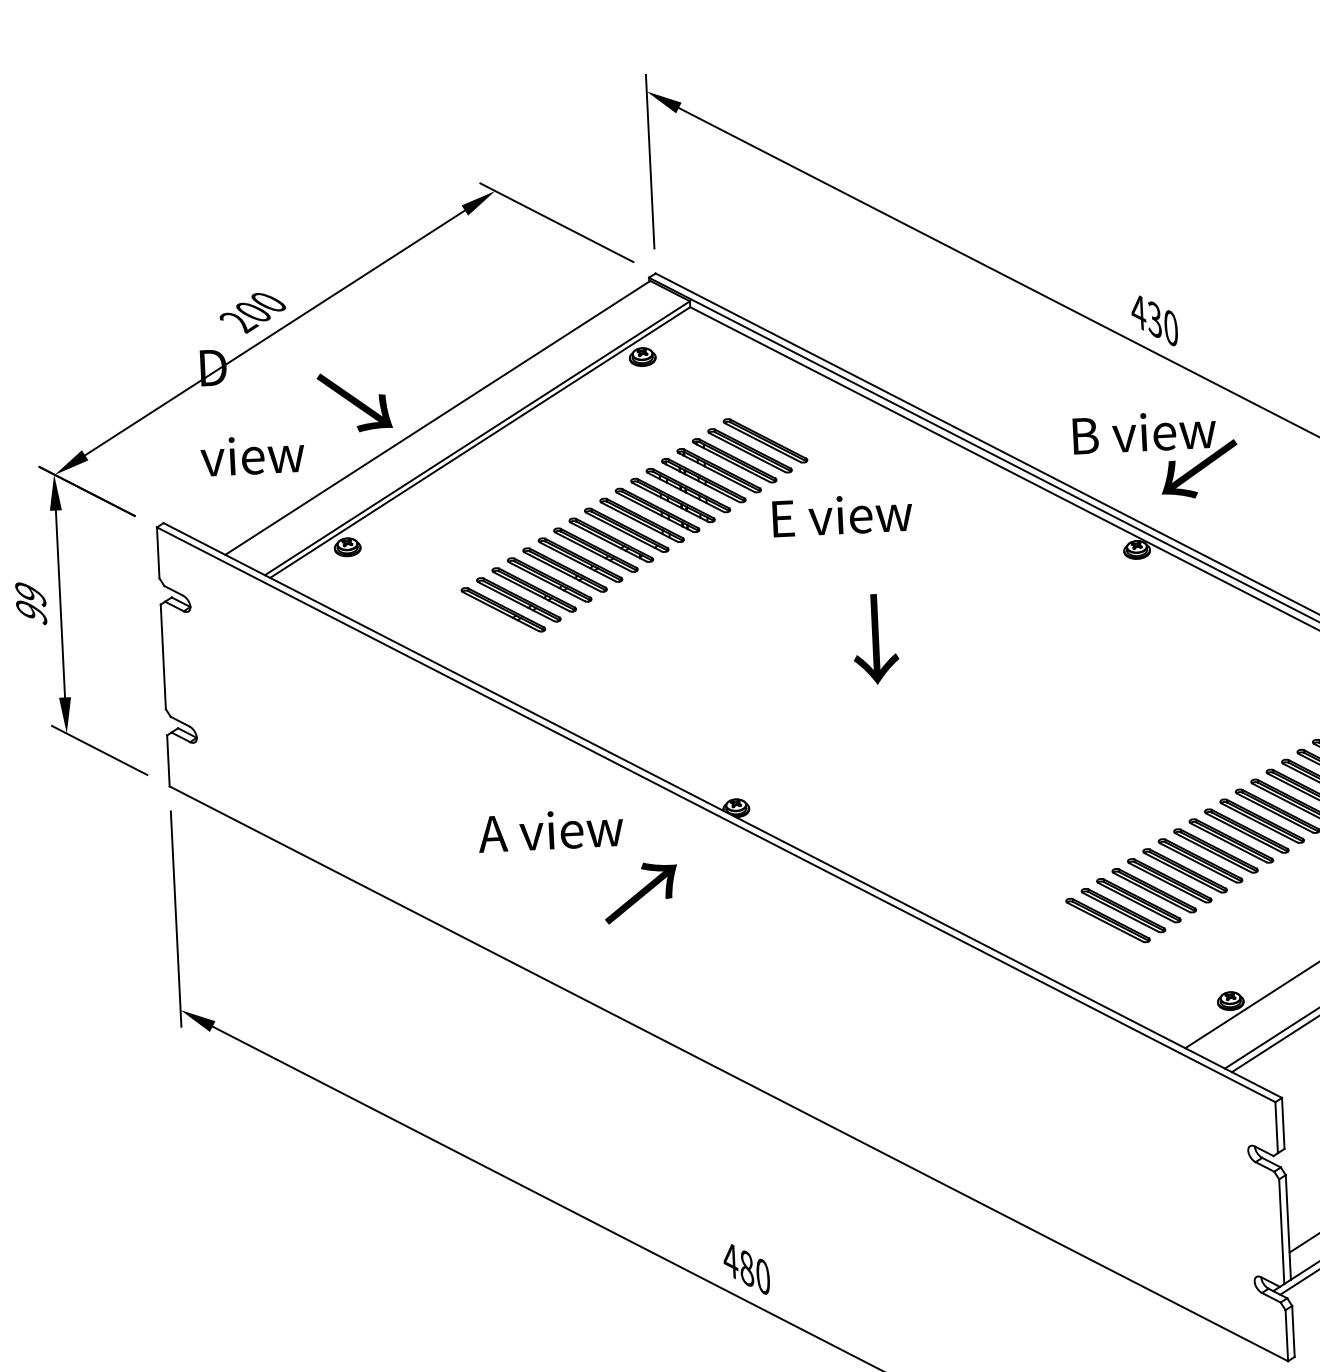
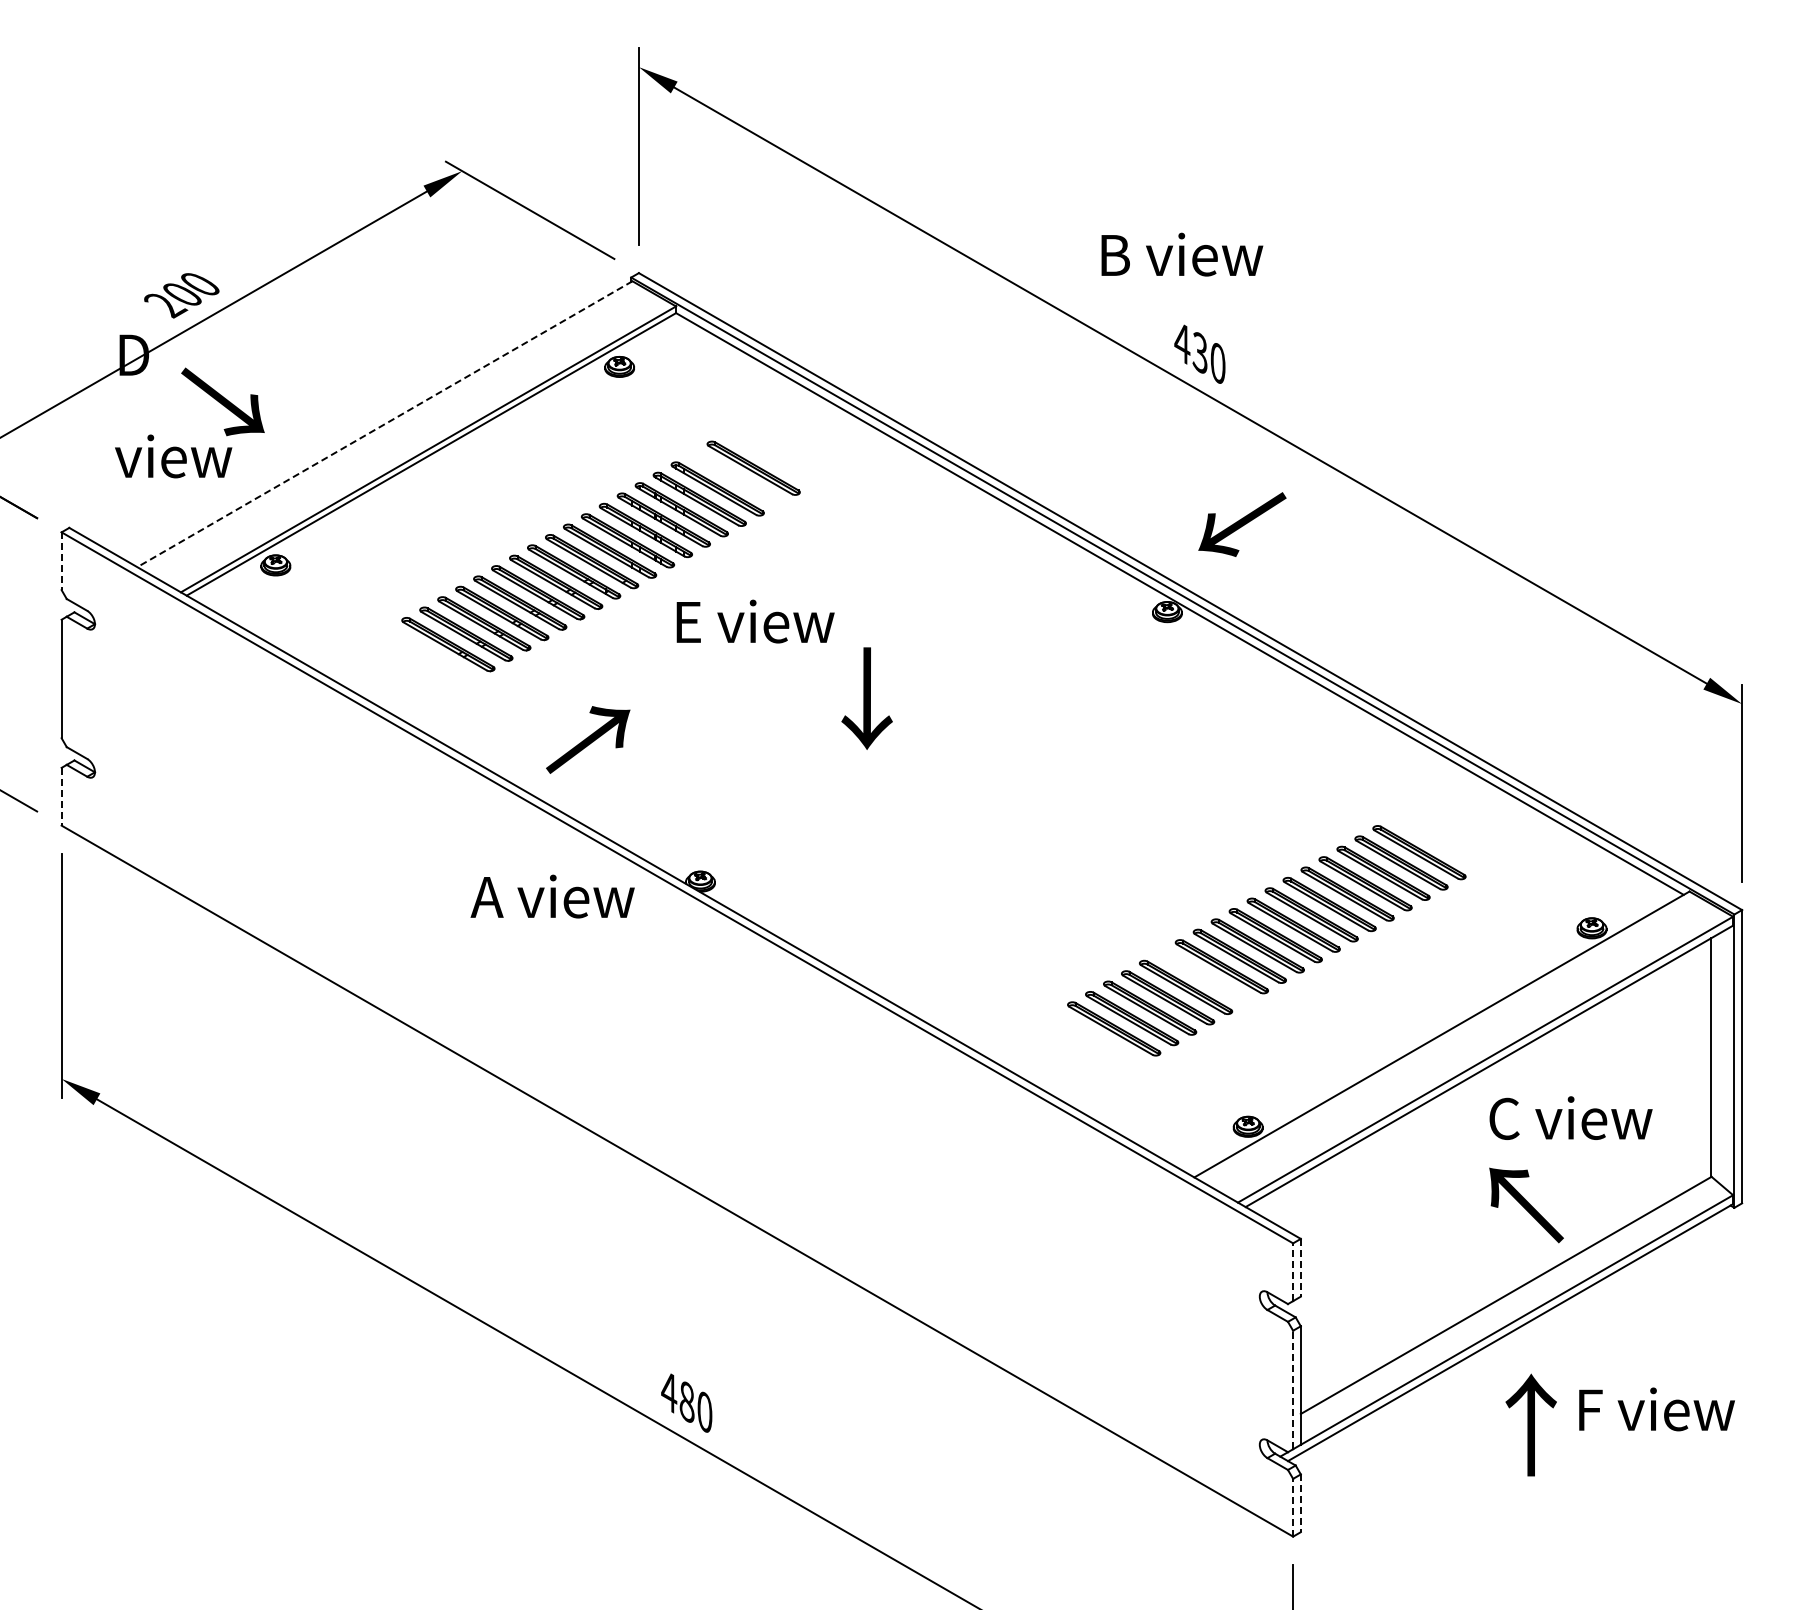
text: (354, 401) -> (222, 401), moved
line: (437, 418) -> (384, 424), solid -> dashed
text: (1144, 432) -> (1182, 254), moved
part: (749, 450) -> (735, 478), removed
text: (842, 515) -> (755, 621), moved
line: (158, 553) -> (61, 561), solid -> dashed
line: (168, 760) -> (61, 796), solid -> dashed
text: (550, 830) -> (552, 896), moved
part: (1184, 870) -> (1203, 976), removed
text: (641, 892) -> (588, 739), moved
line: (1282, 1123) -> (1300, 1267), solid -> dashed
line: (1276, 1127) -> (1293, 1272), solid -> dashed
line: (1282, 1231) -> (1293, 1389), solid -> dashed
line: (1293, 1331) -> (1300, 1503), solid -> dashed
line: (1287, 1335) -> (1293, 1507), solid -> dashed

